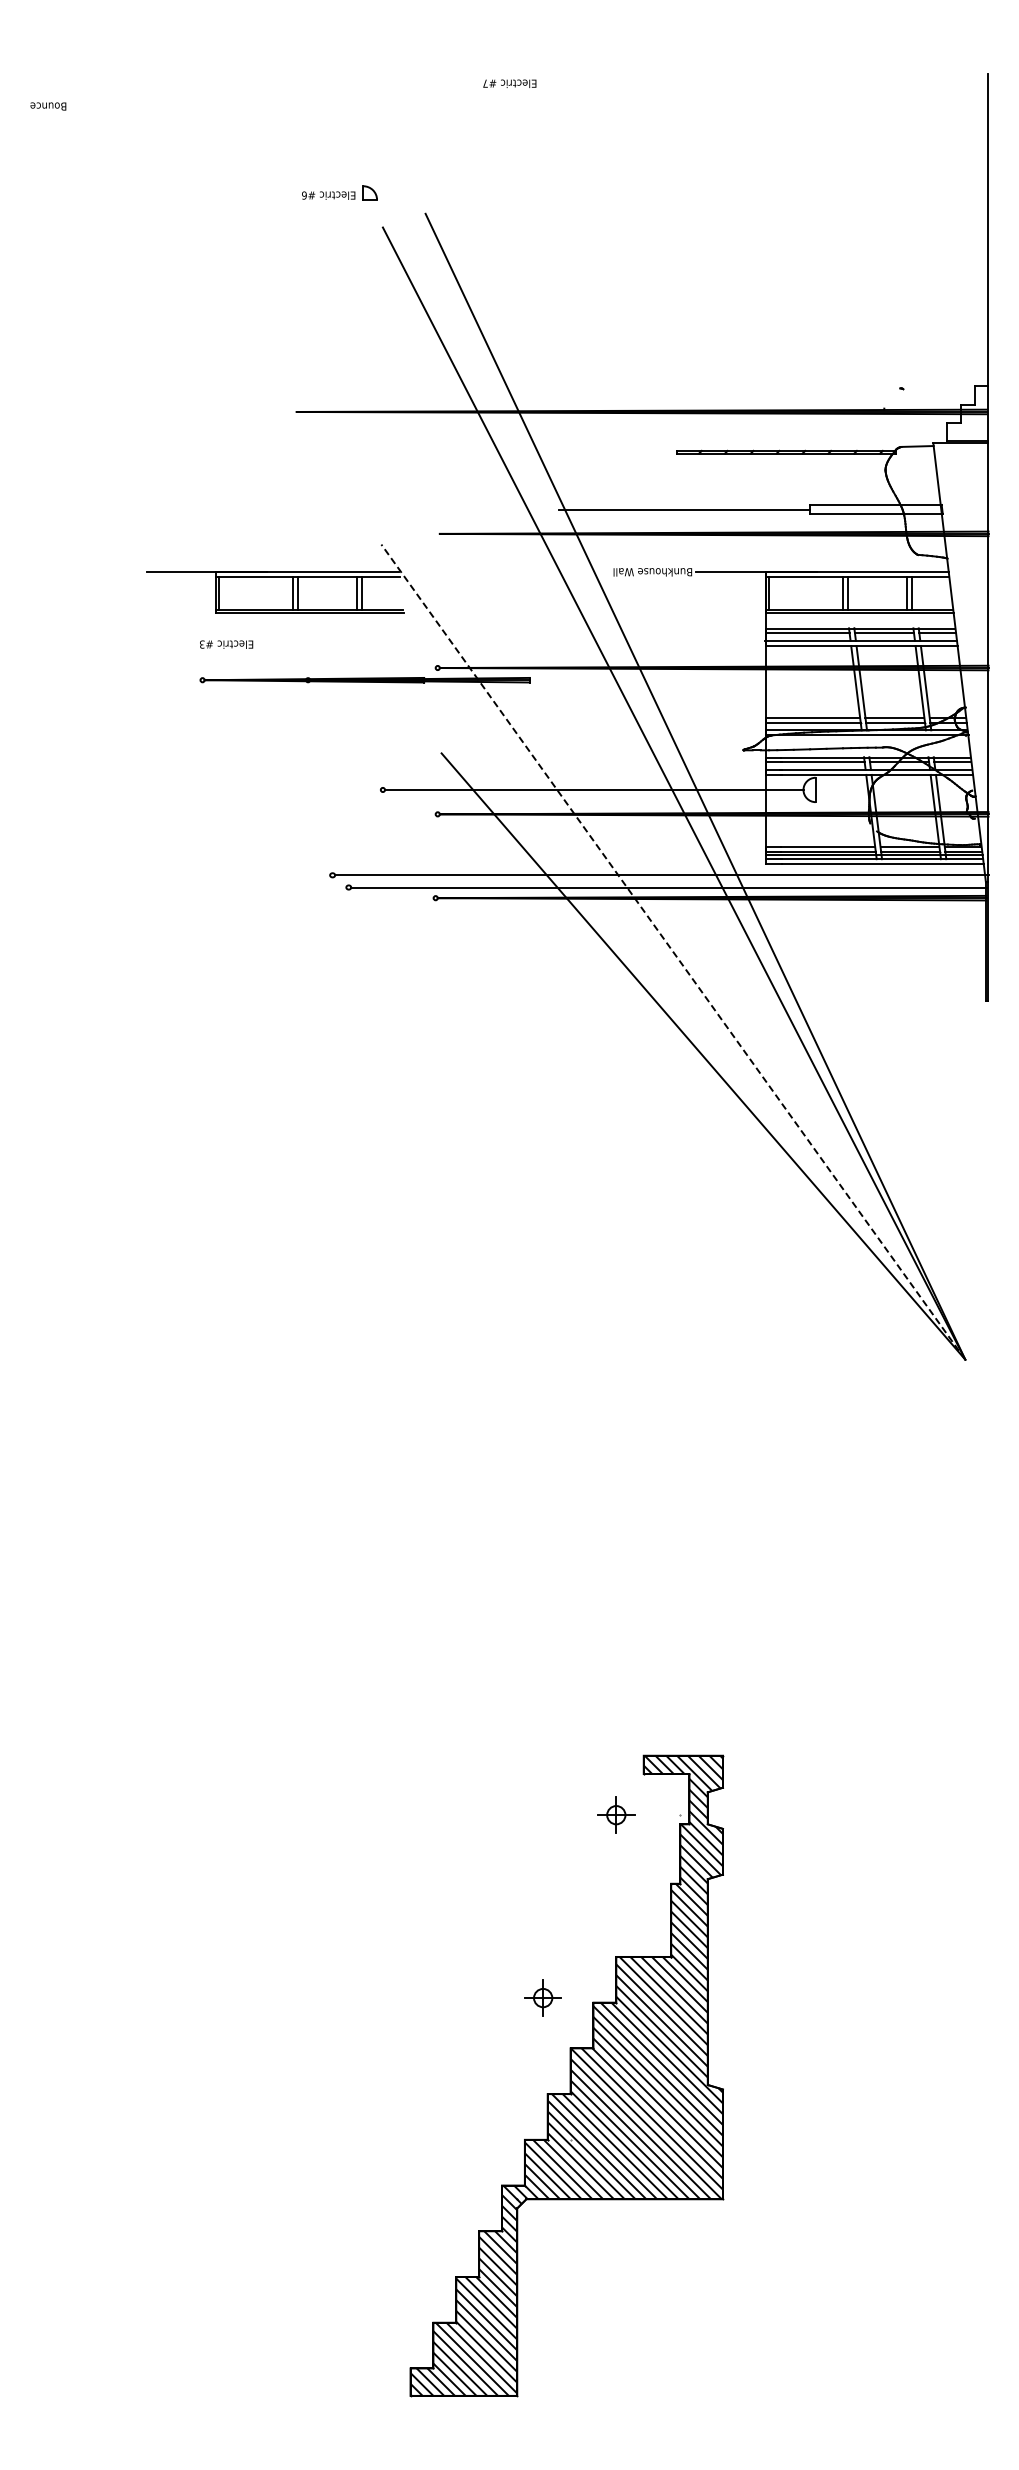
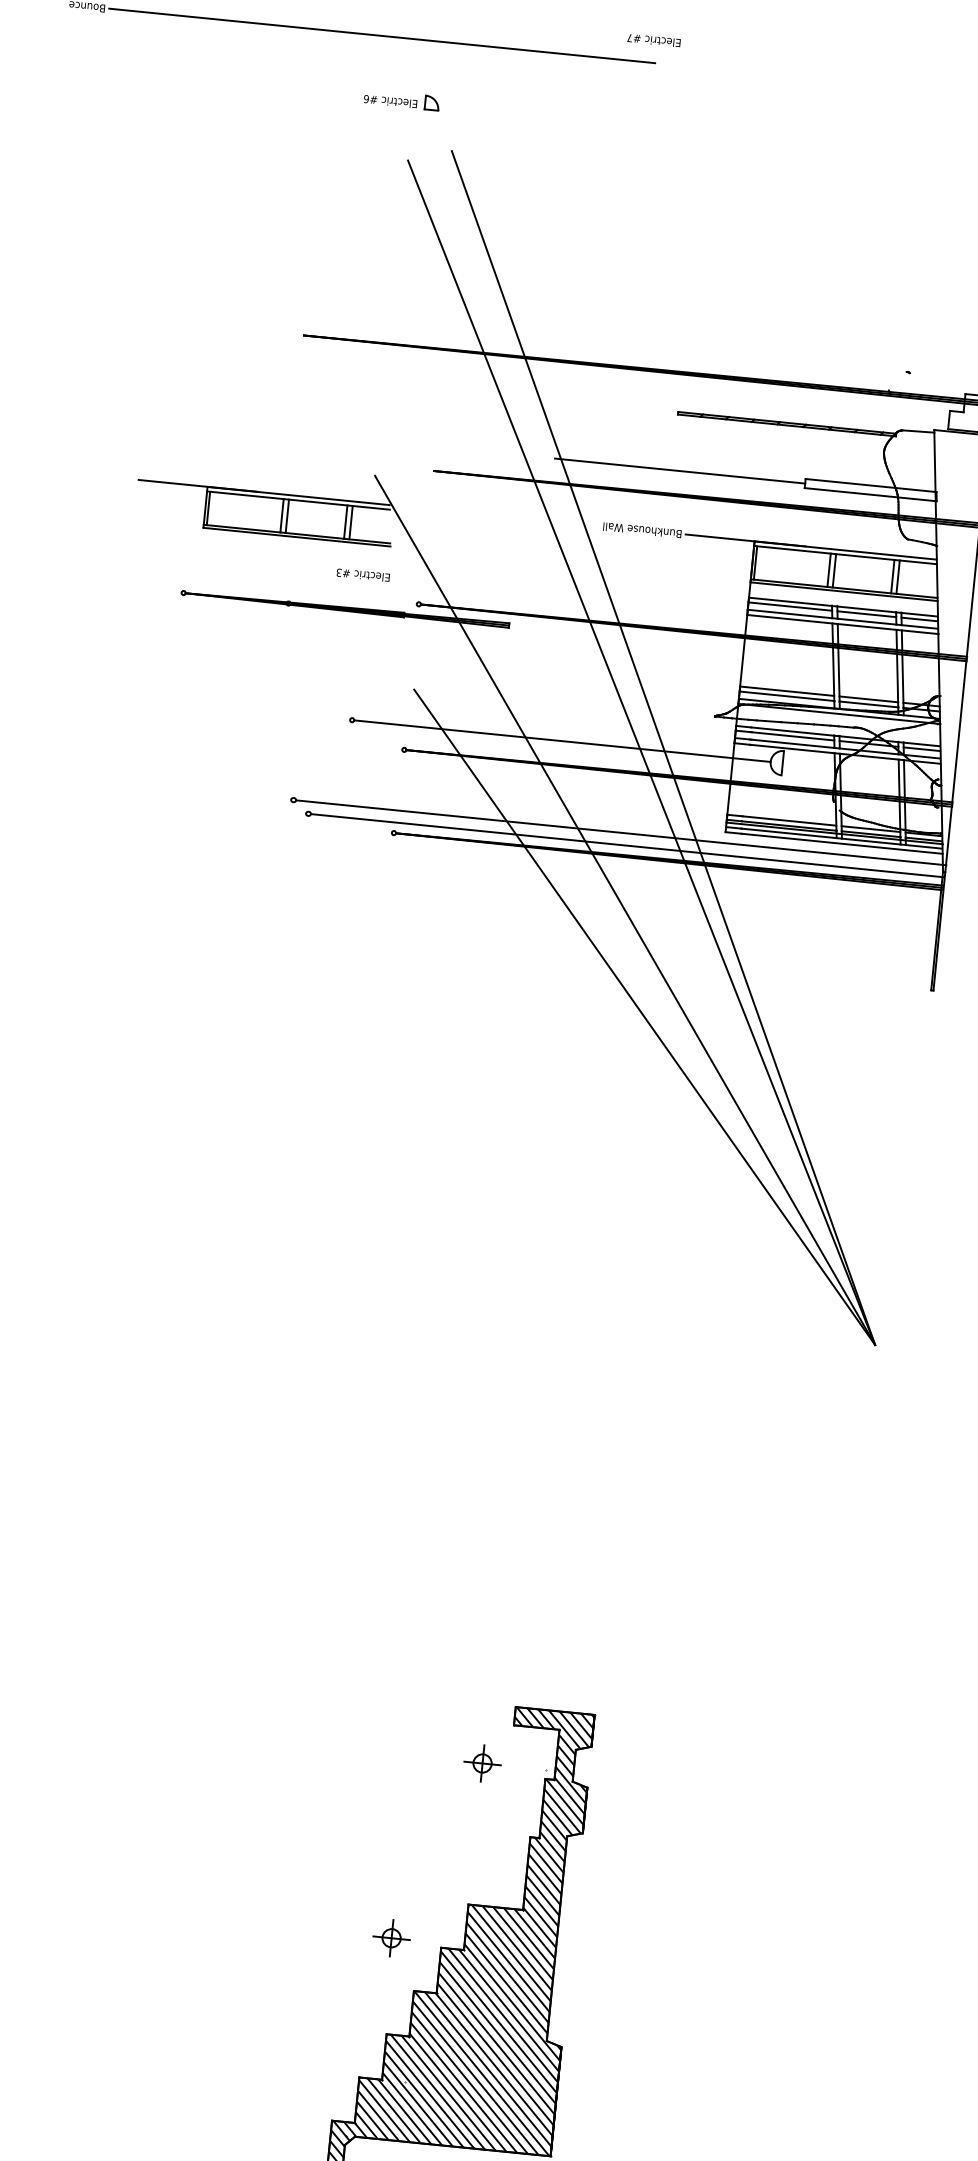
text: (509, 83) -> (653, 40), moved
line: (344, 106) -> (381, 36), added
part: (339, 192) -> (401, 99), moved
text: (226, 644) -> (363, 575), moved
line: (673, 951) -> (625, 909), dashed -> solid

